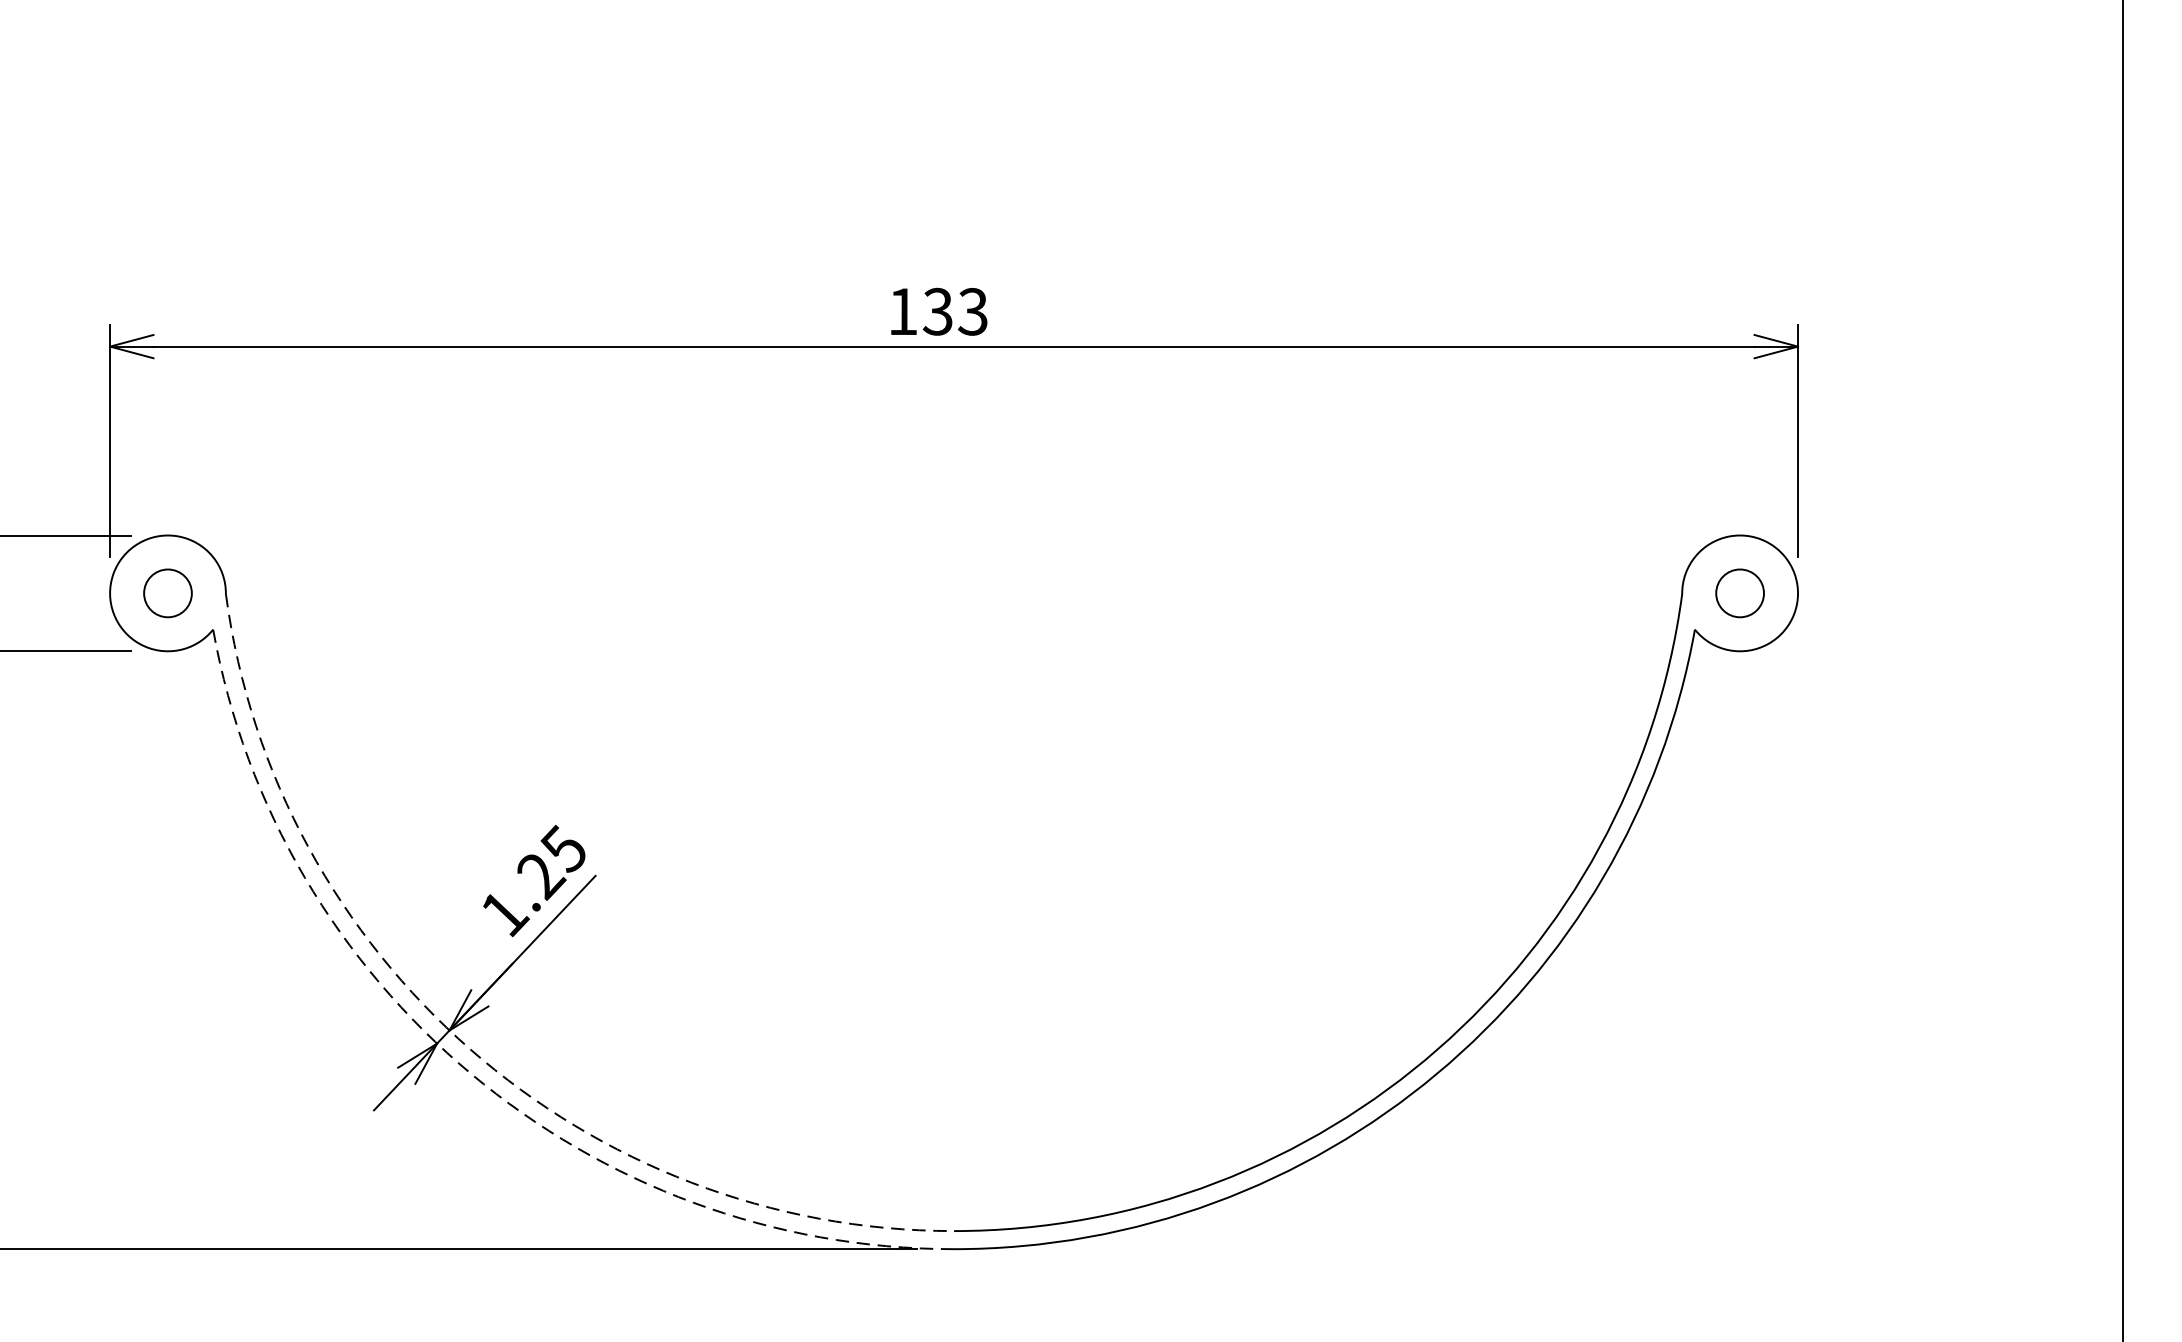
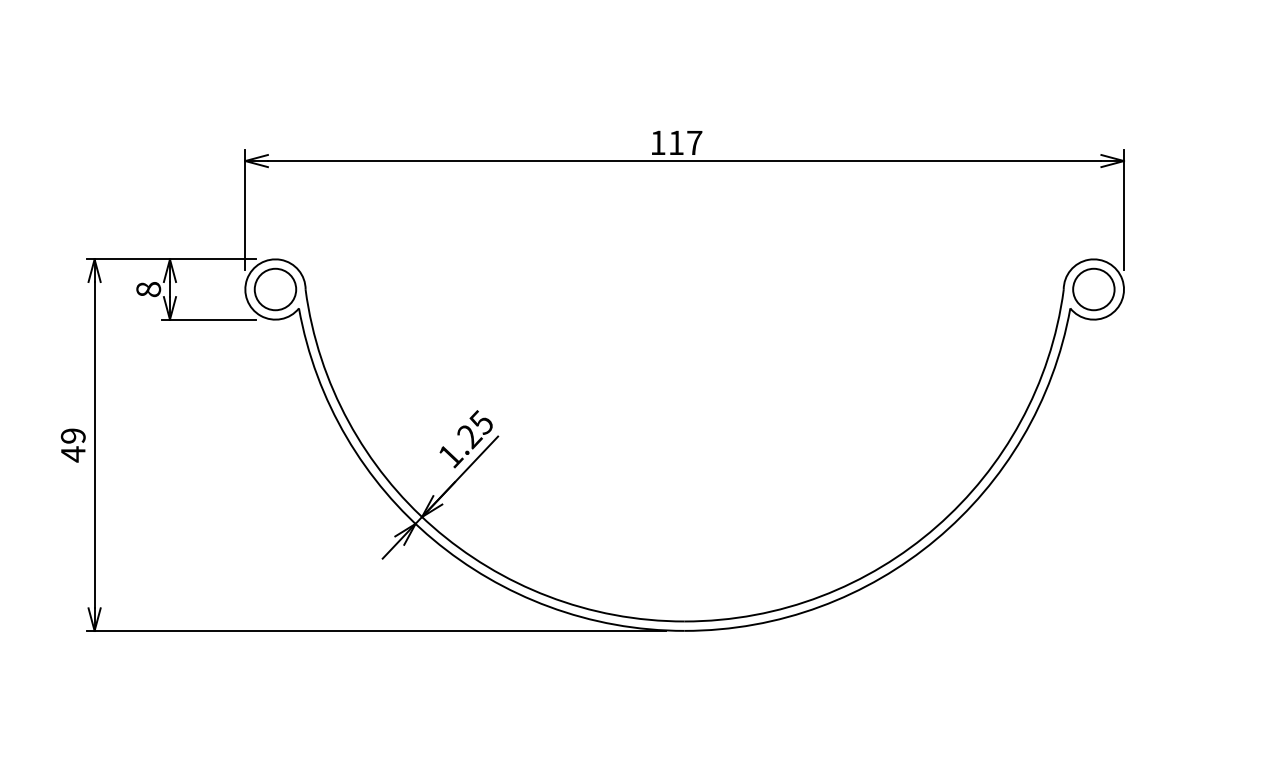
text: (955, 310) -> (685, 142), 133 -> 117
circle: (168, 593) -> (275, 289), size x1.67
circle: (1739, 593) -> (1093, 289), size x1.67
arc: (469, 1048) -> (432, 526), dashed -> solid
arc: (471, 1073) -> (433, 539), dashed -> solid

